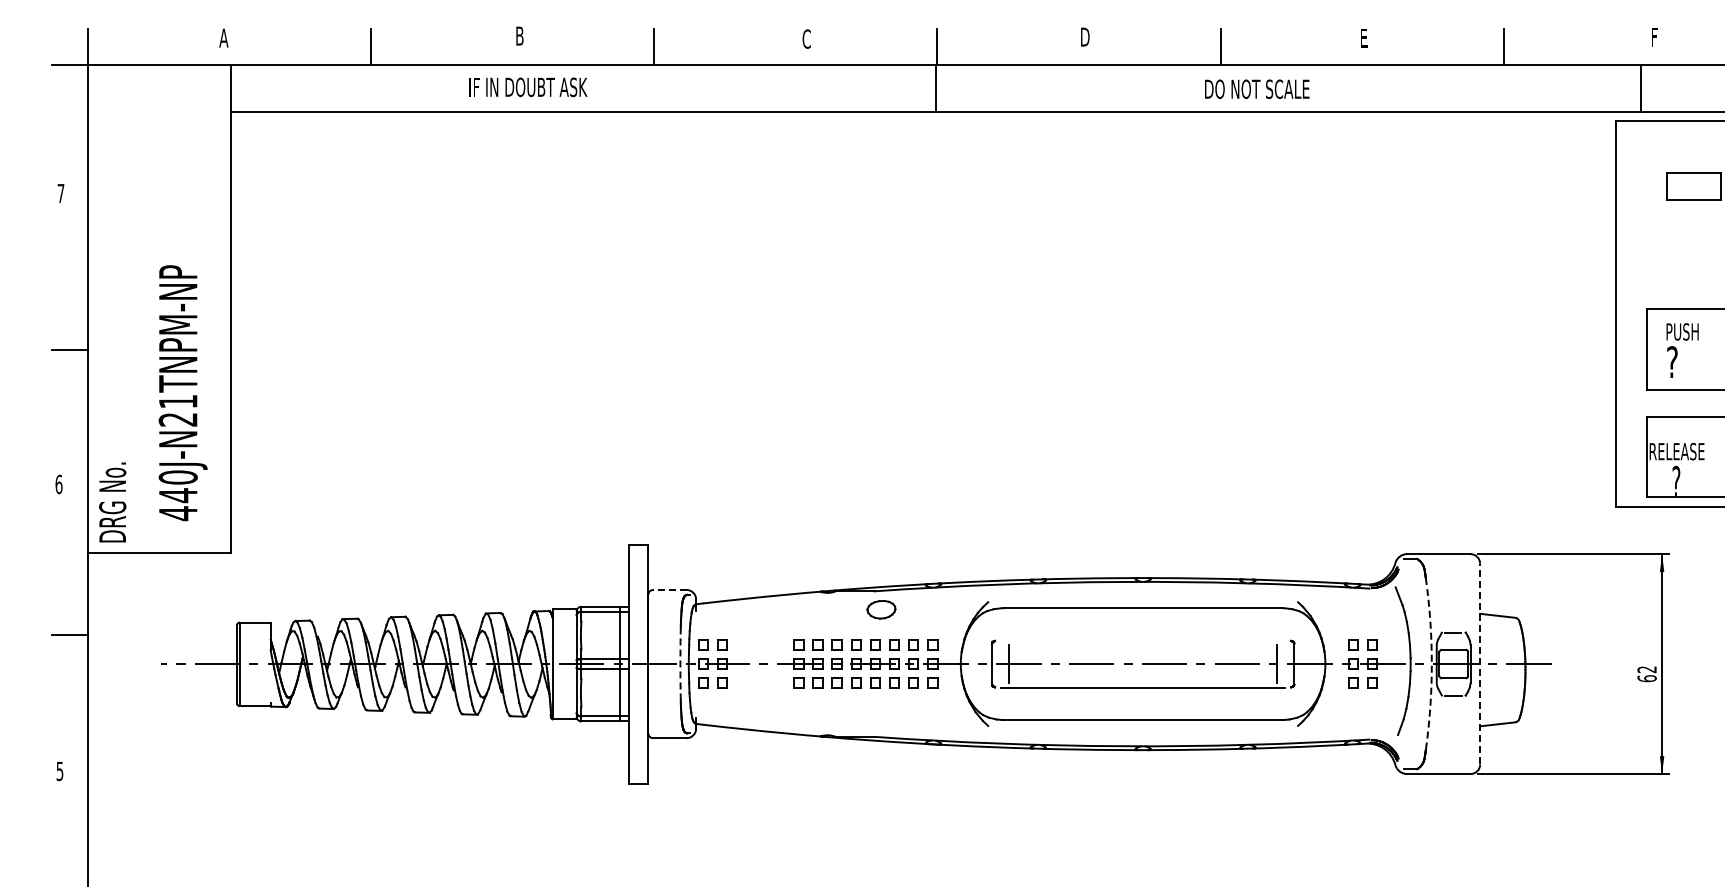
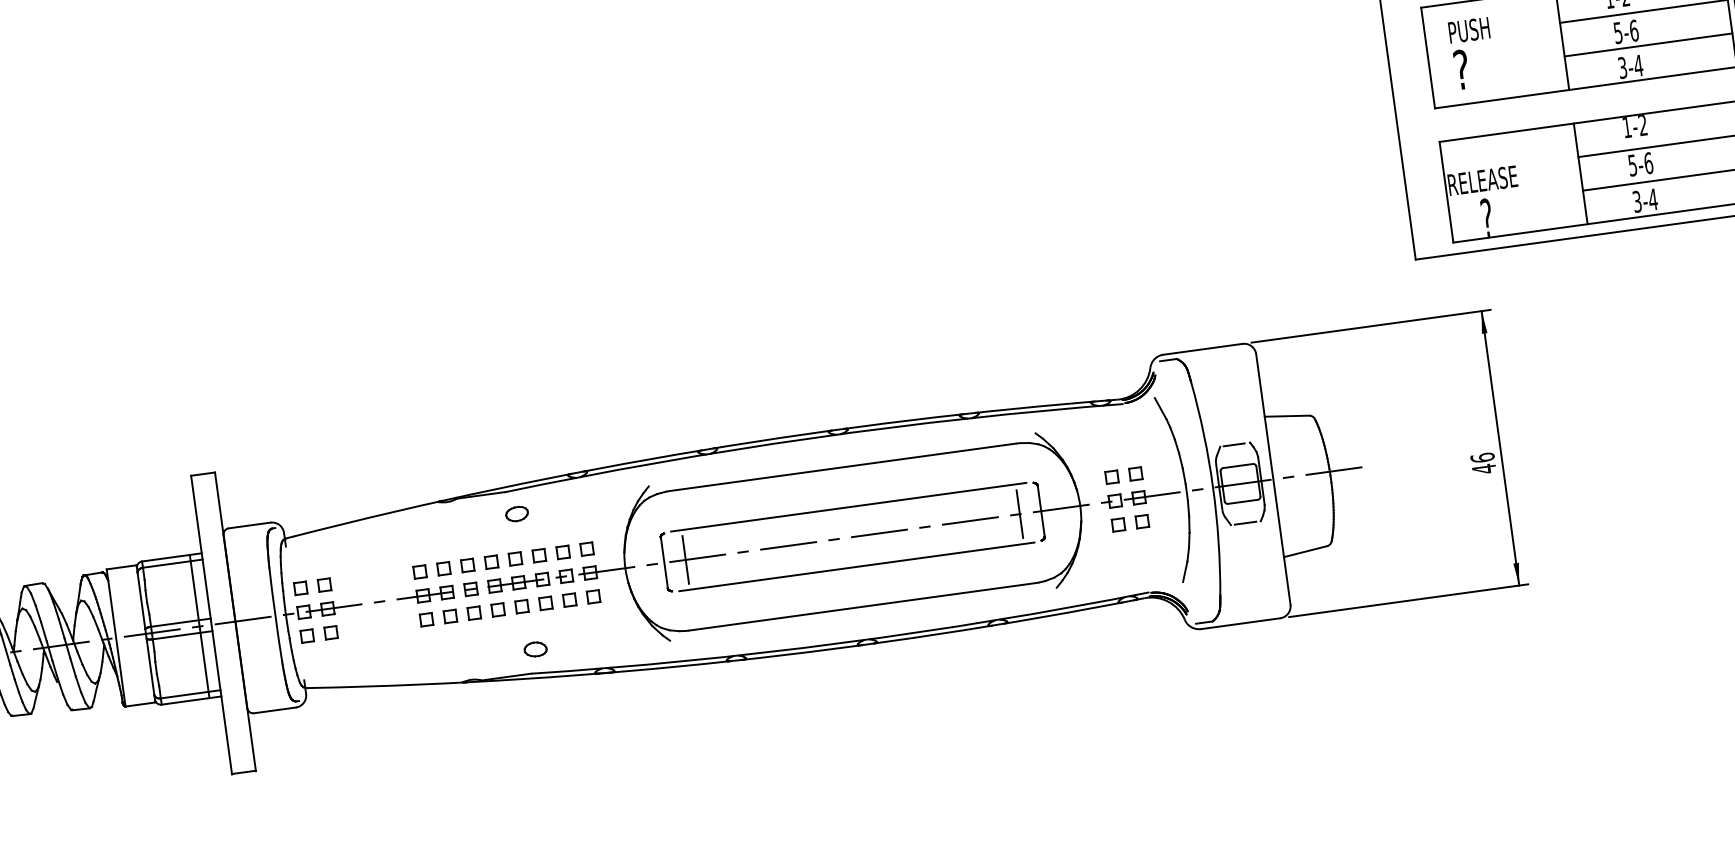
line: (669, 590) -> (249, 526), dashed -> solid
part: (881, 609) -> (517, 513), size x0.62
line: (1142, 640) -> (848, 507), added
line: (1480, 663) -> (1273, 478), dashed -> solid
arc: (680, 664) -> (275, 616), dashed -> solid
arc: (1431, 664) -> (1212, 488), dashed -> solid
text: (1646, 674) -> (1482, 463), 62 -> 46
part: (881, 717) -> (535, 648), added

